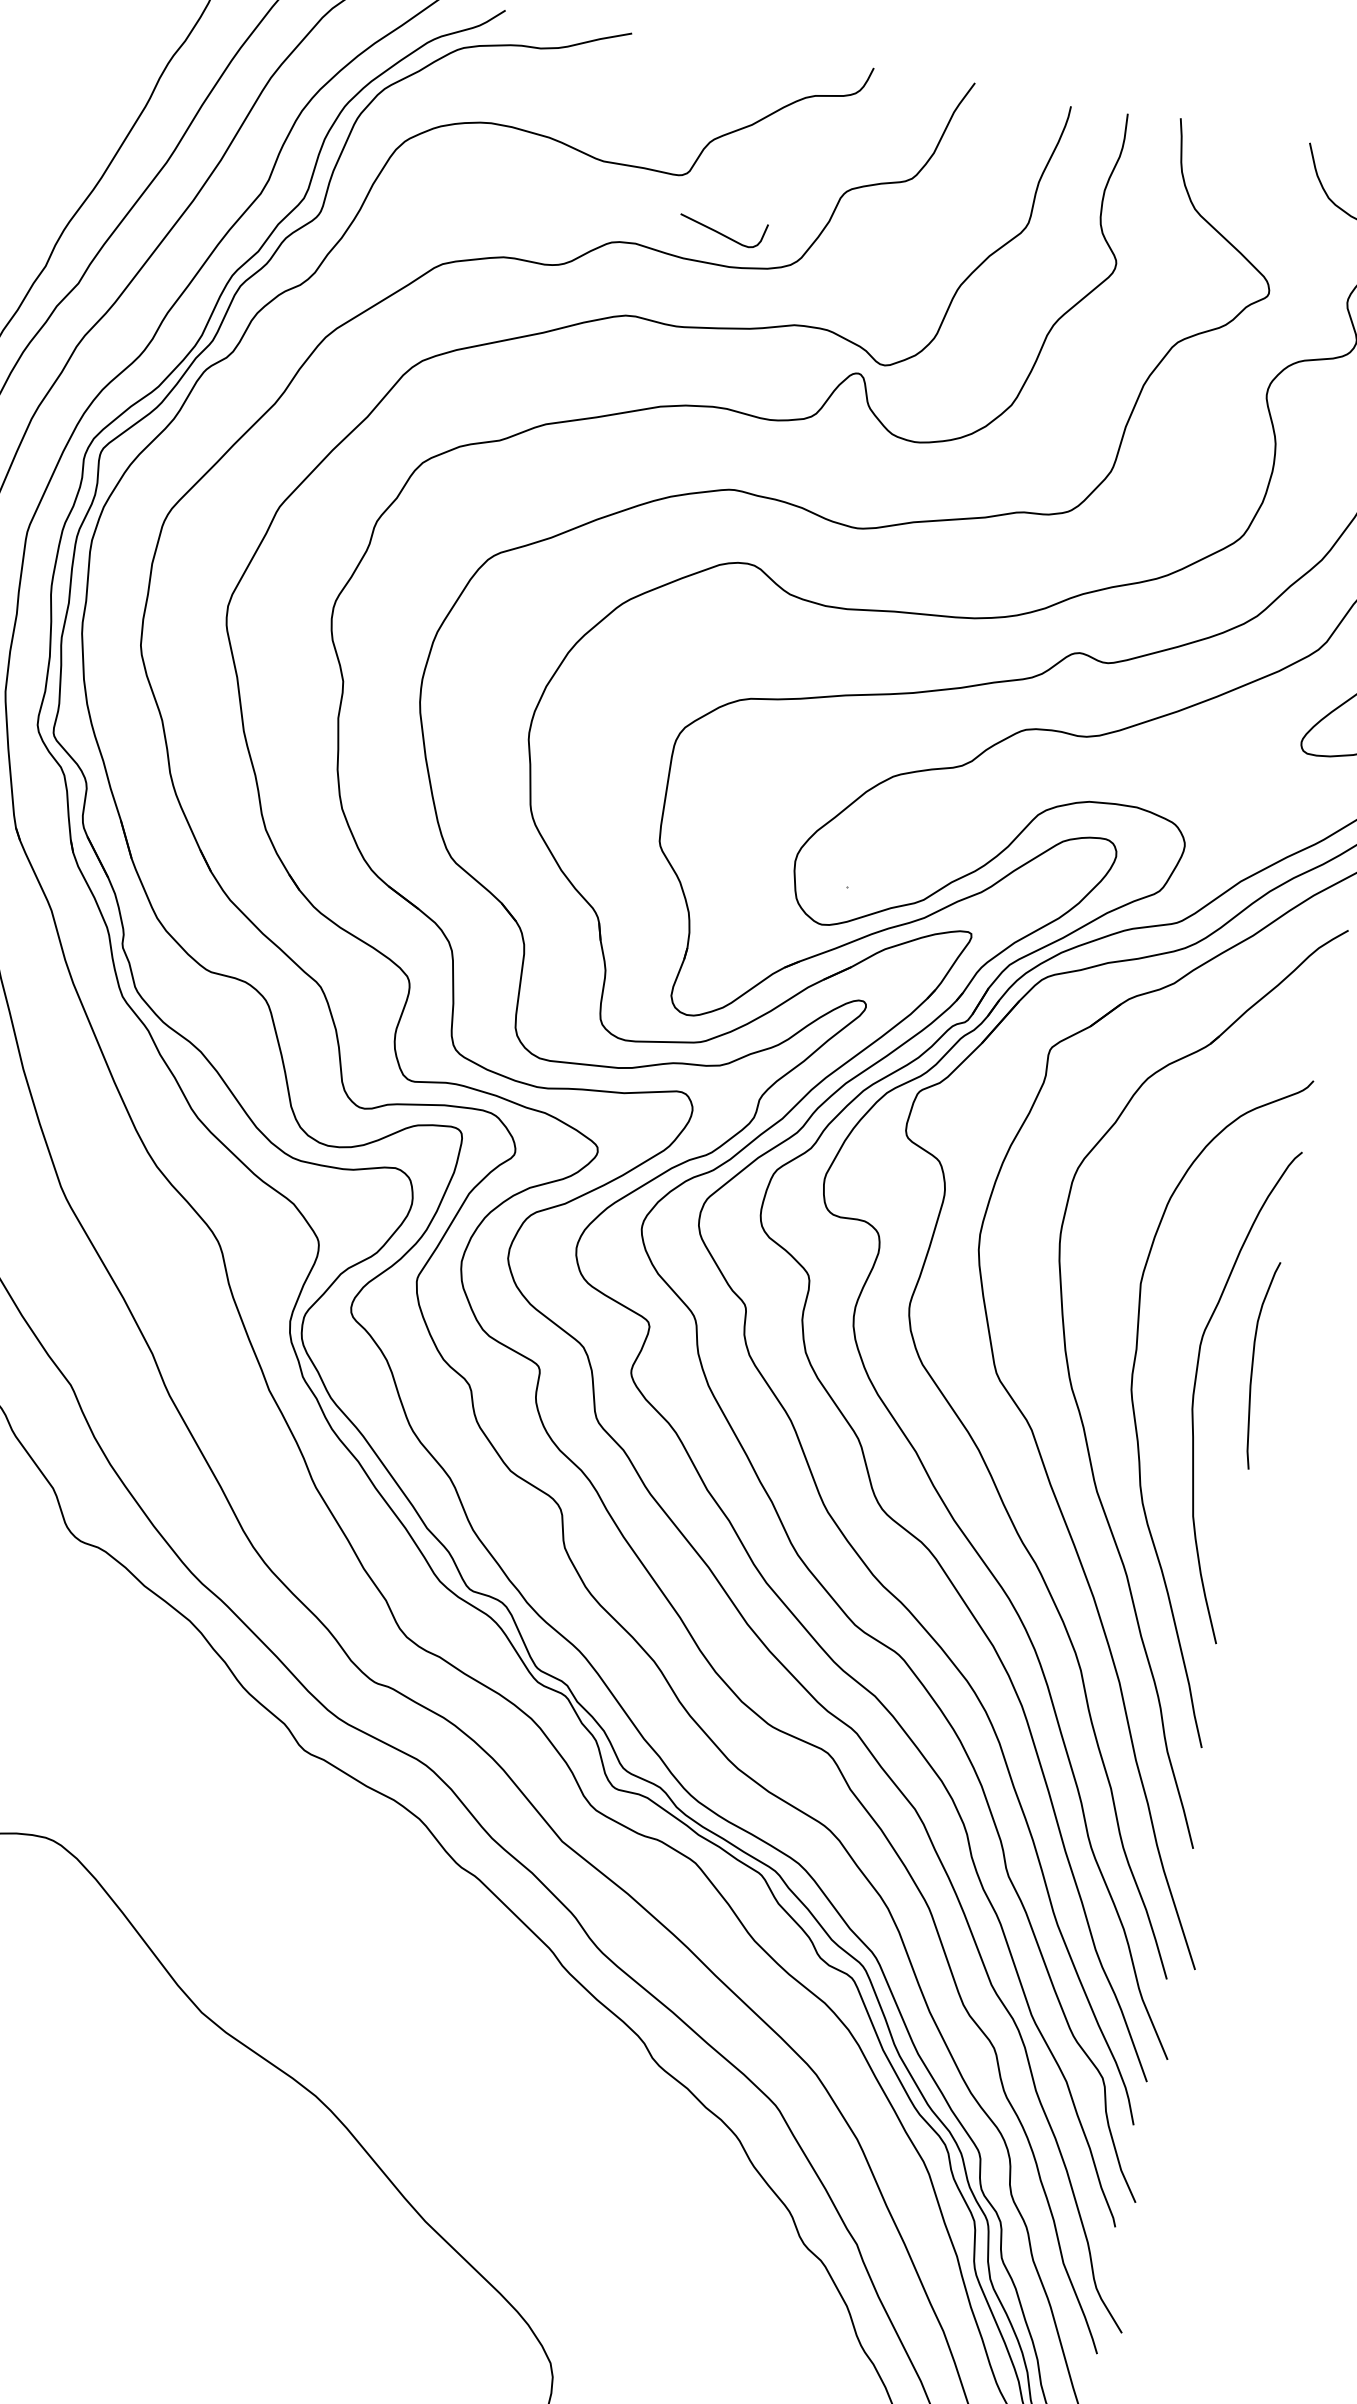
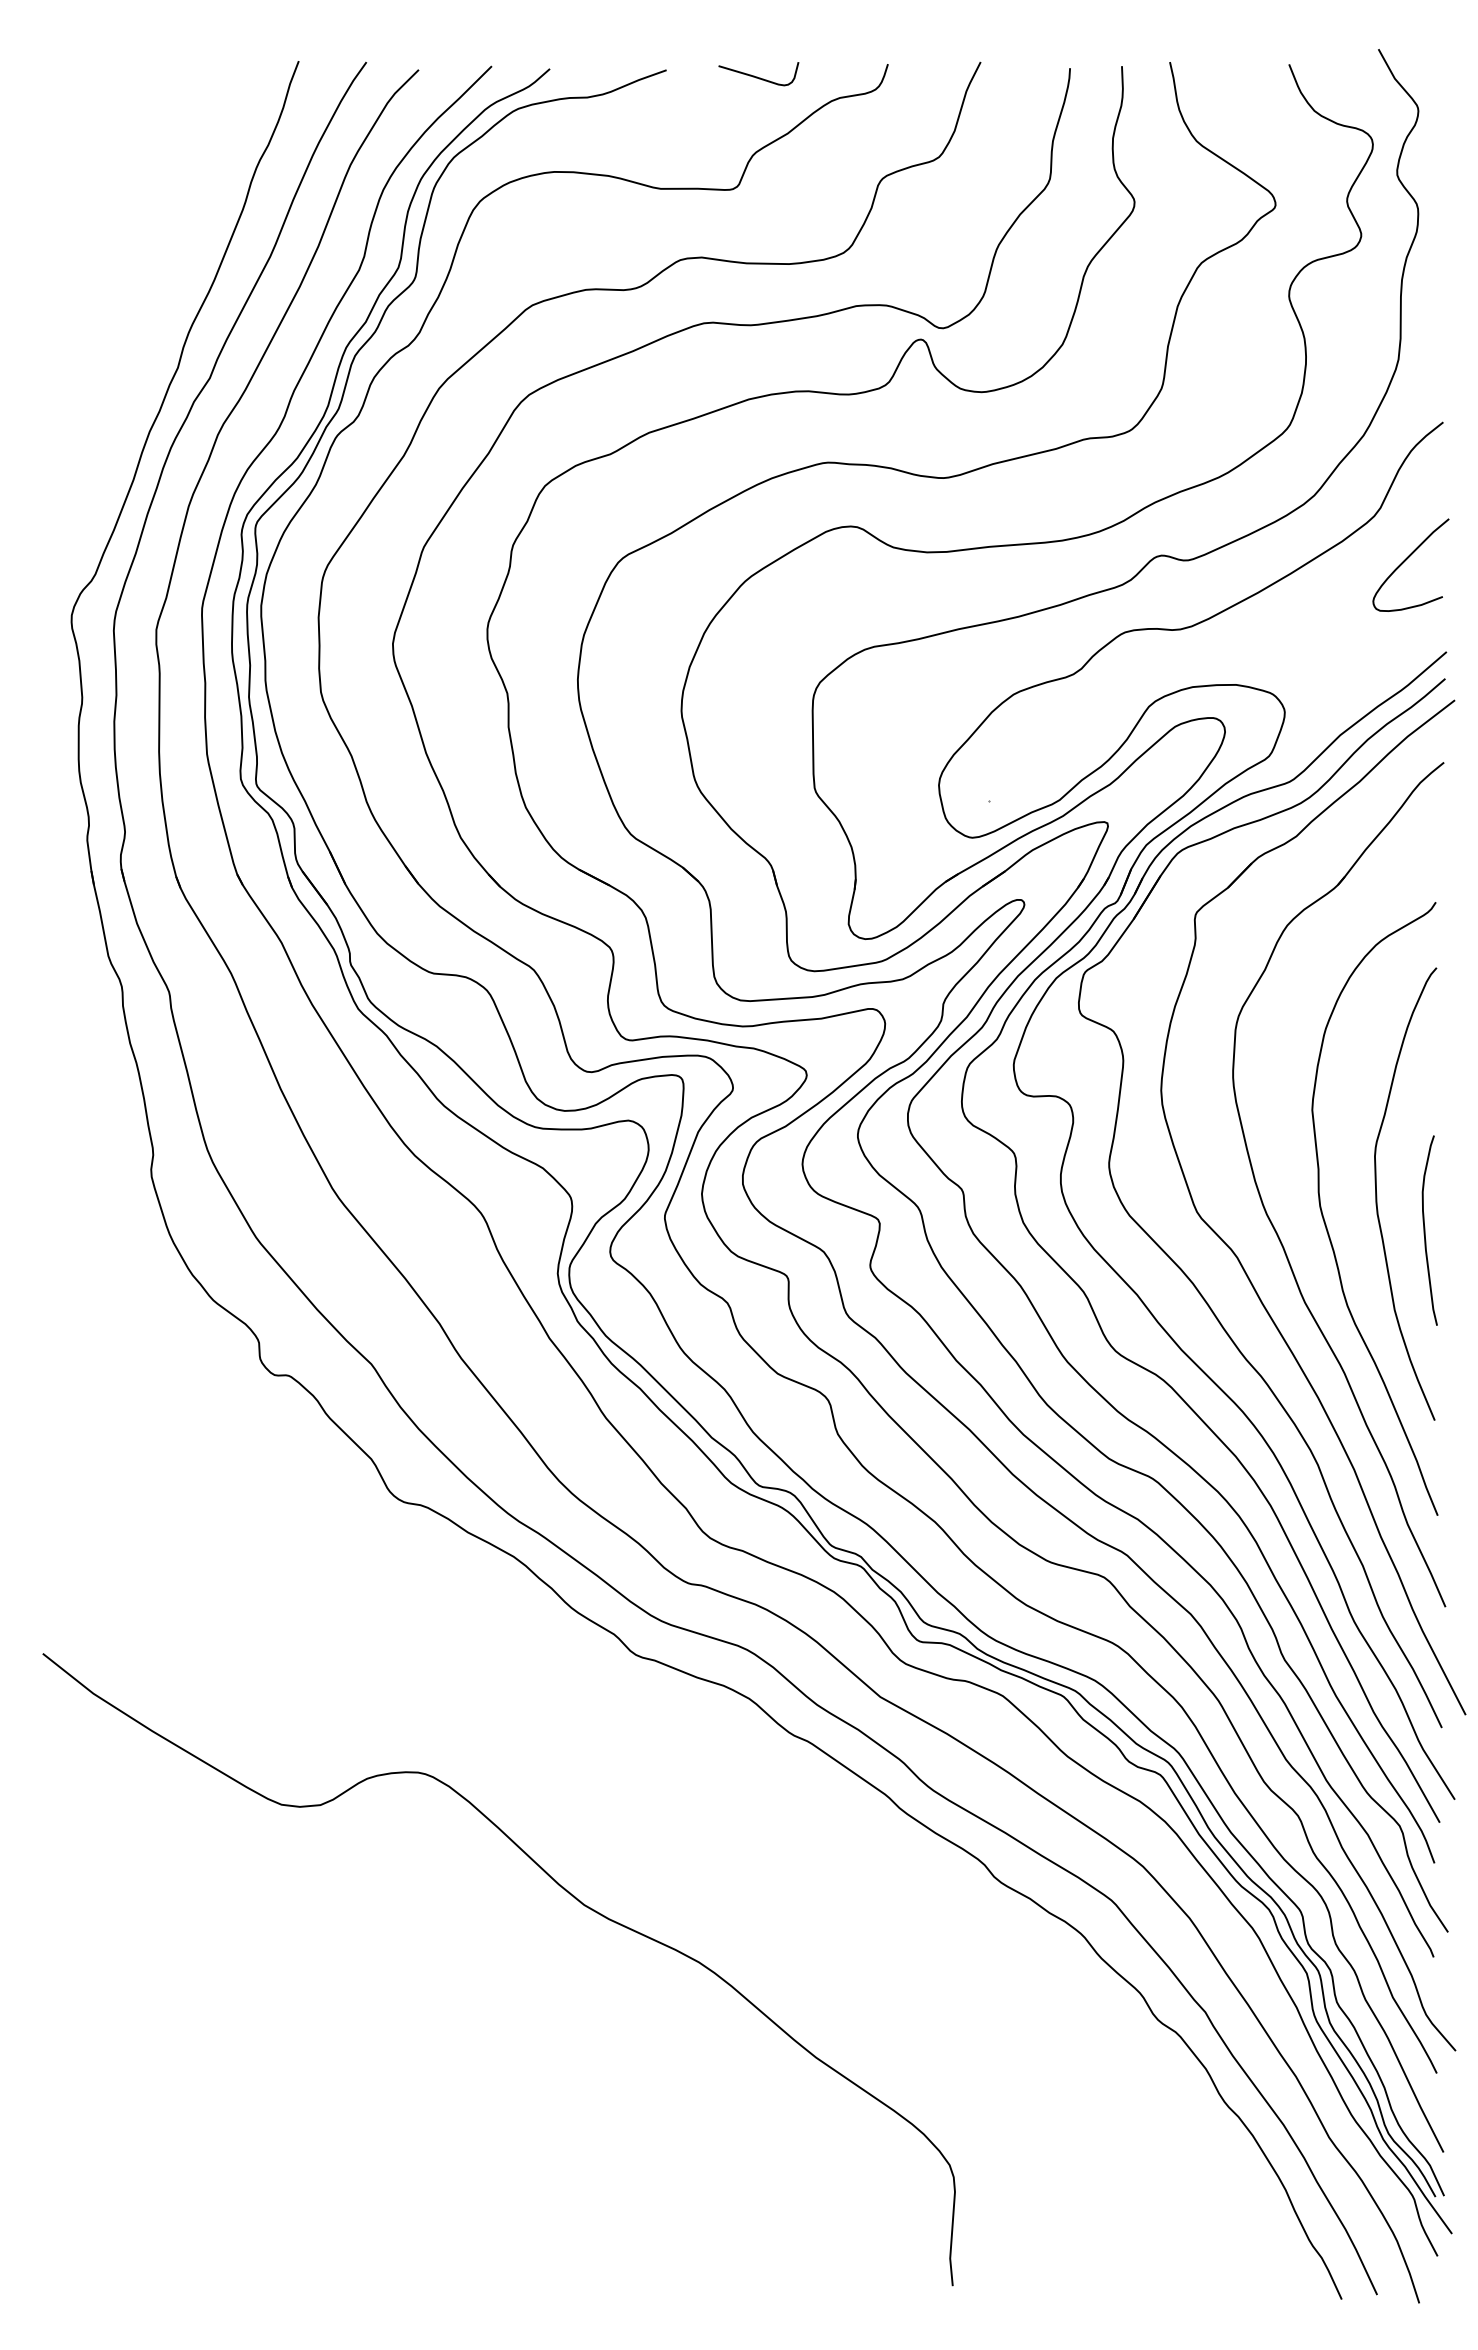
curve: (721, 232) -> (757, 76), moved
curve: (1253, 1363) -> (1425, 1230), moved

